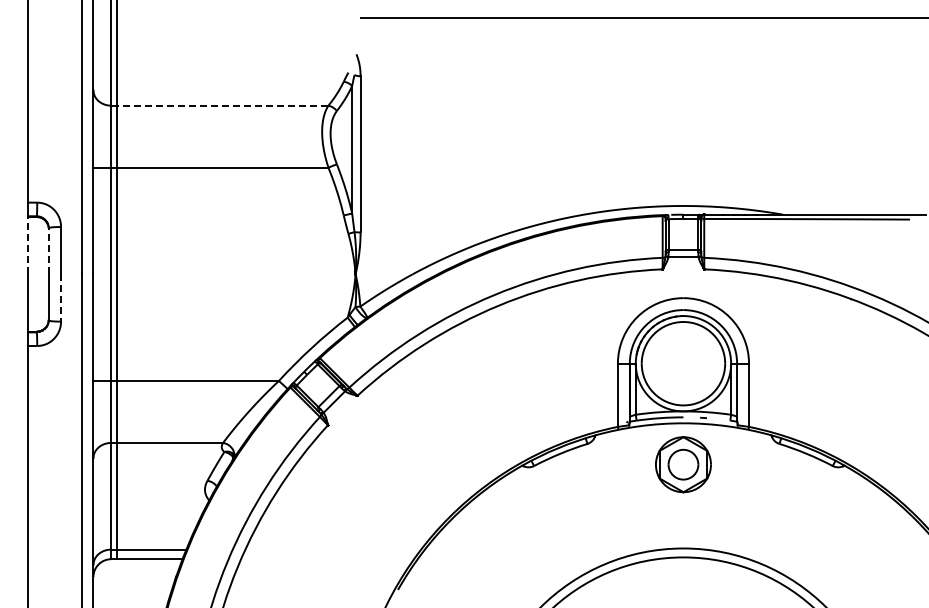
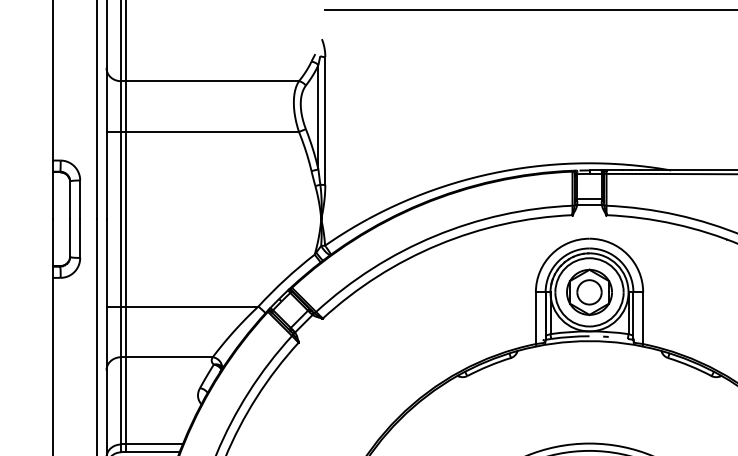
line: (222, 105) -> (212, 81), dashed -> solid
line: (27, 245) -> (52, 195), dashed -> solid
line: (48, 250) -> (69, 199), dashed -> solid
line: (61, 297) -> (80, 238), dashed -> solid
part: (683, 464) -> (589, 292), moved

